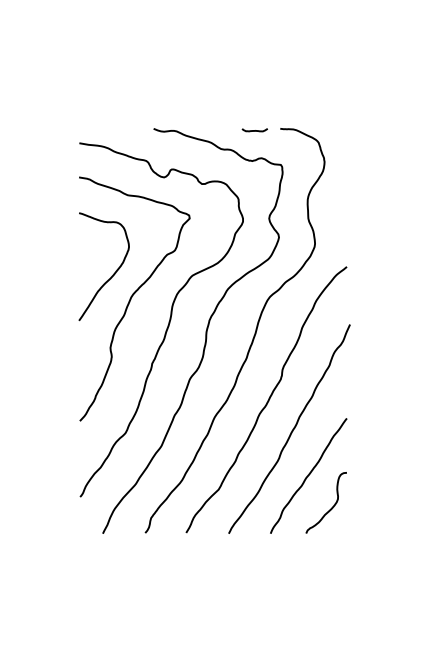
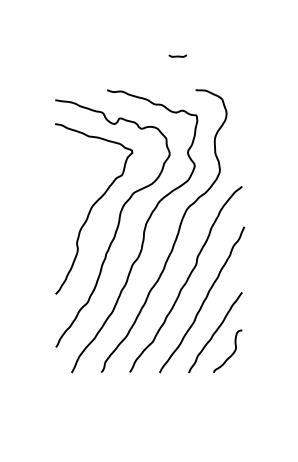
line: (254, 129) -> (177, 55), moved
curve: (112, 273) -> (78, 191), removed

